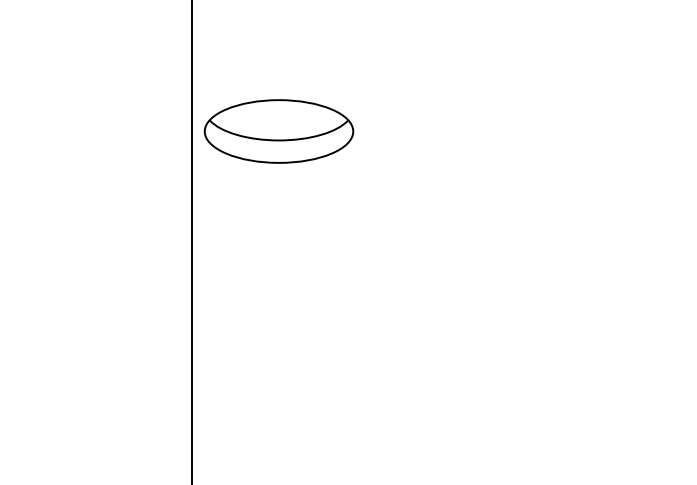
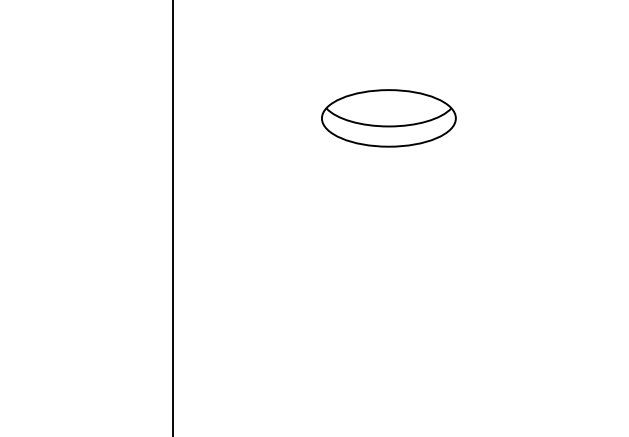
part: (278, 131) -> (388, 118), moved

